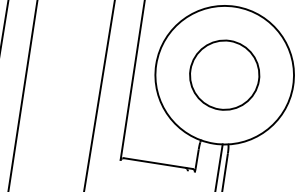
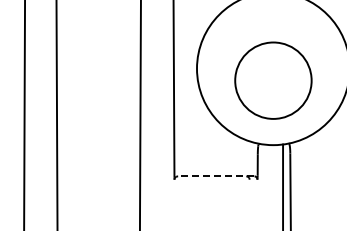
circle: (224, 75) -> (273, 80), moved
line: (157, 163) -> (215, 176), solid -> dashed

